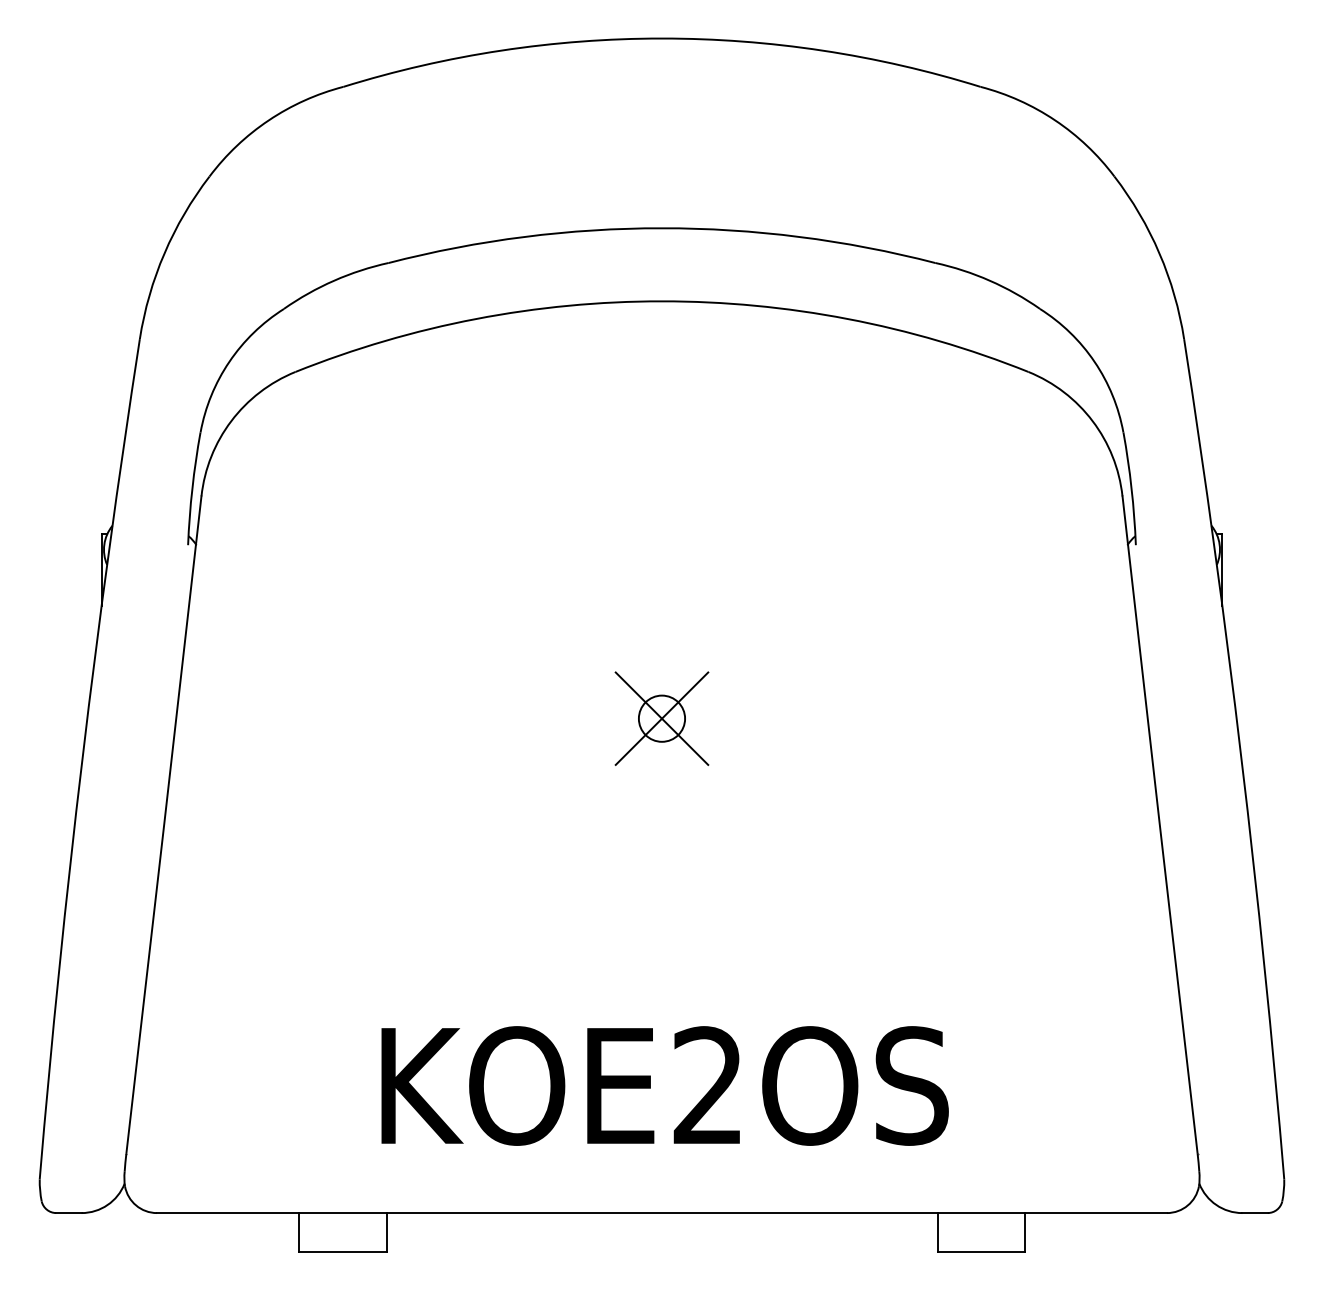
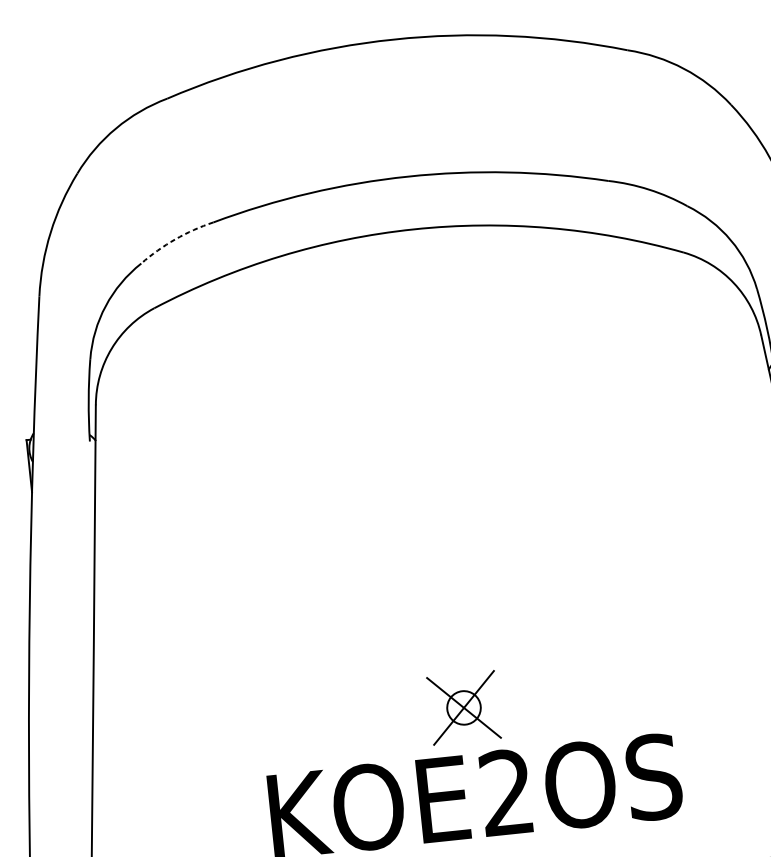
arc: (334, 280) -> (175, 239), solid -> dashed
part: (661, 718) -> (463, 707), moved

